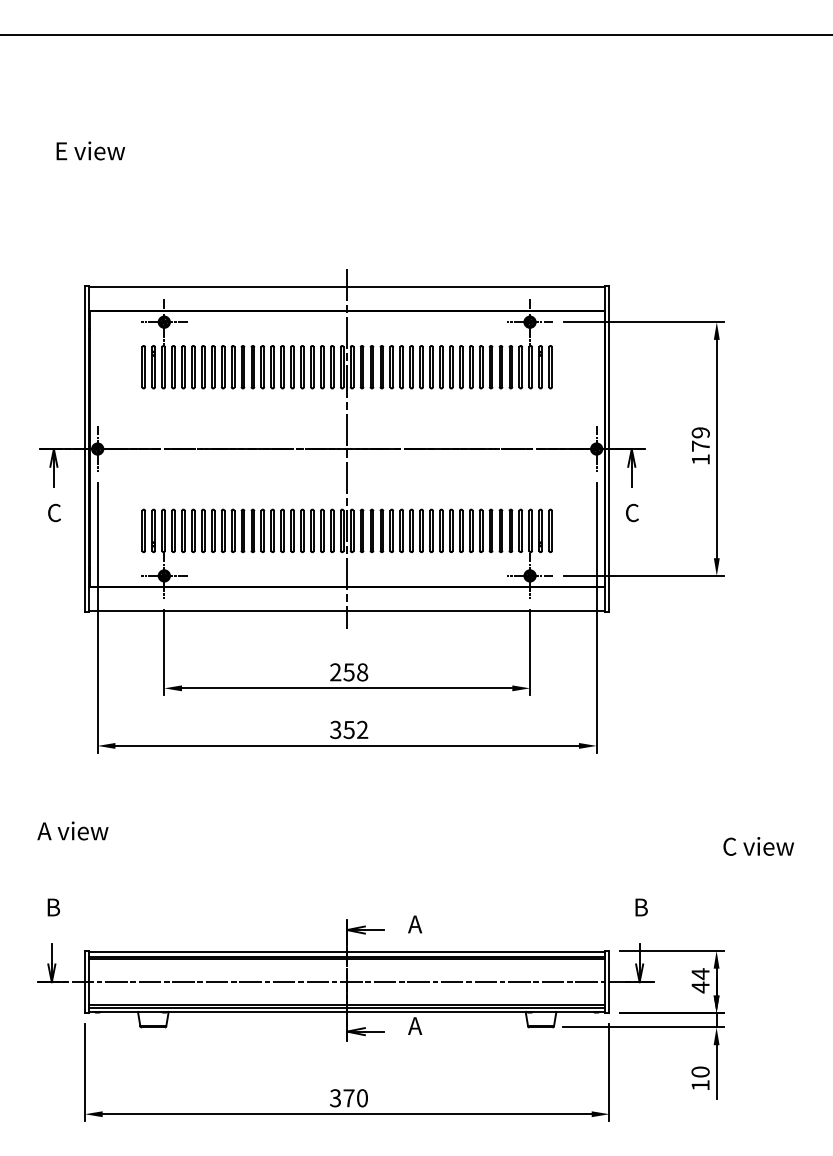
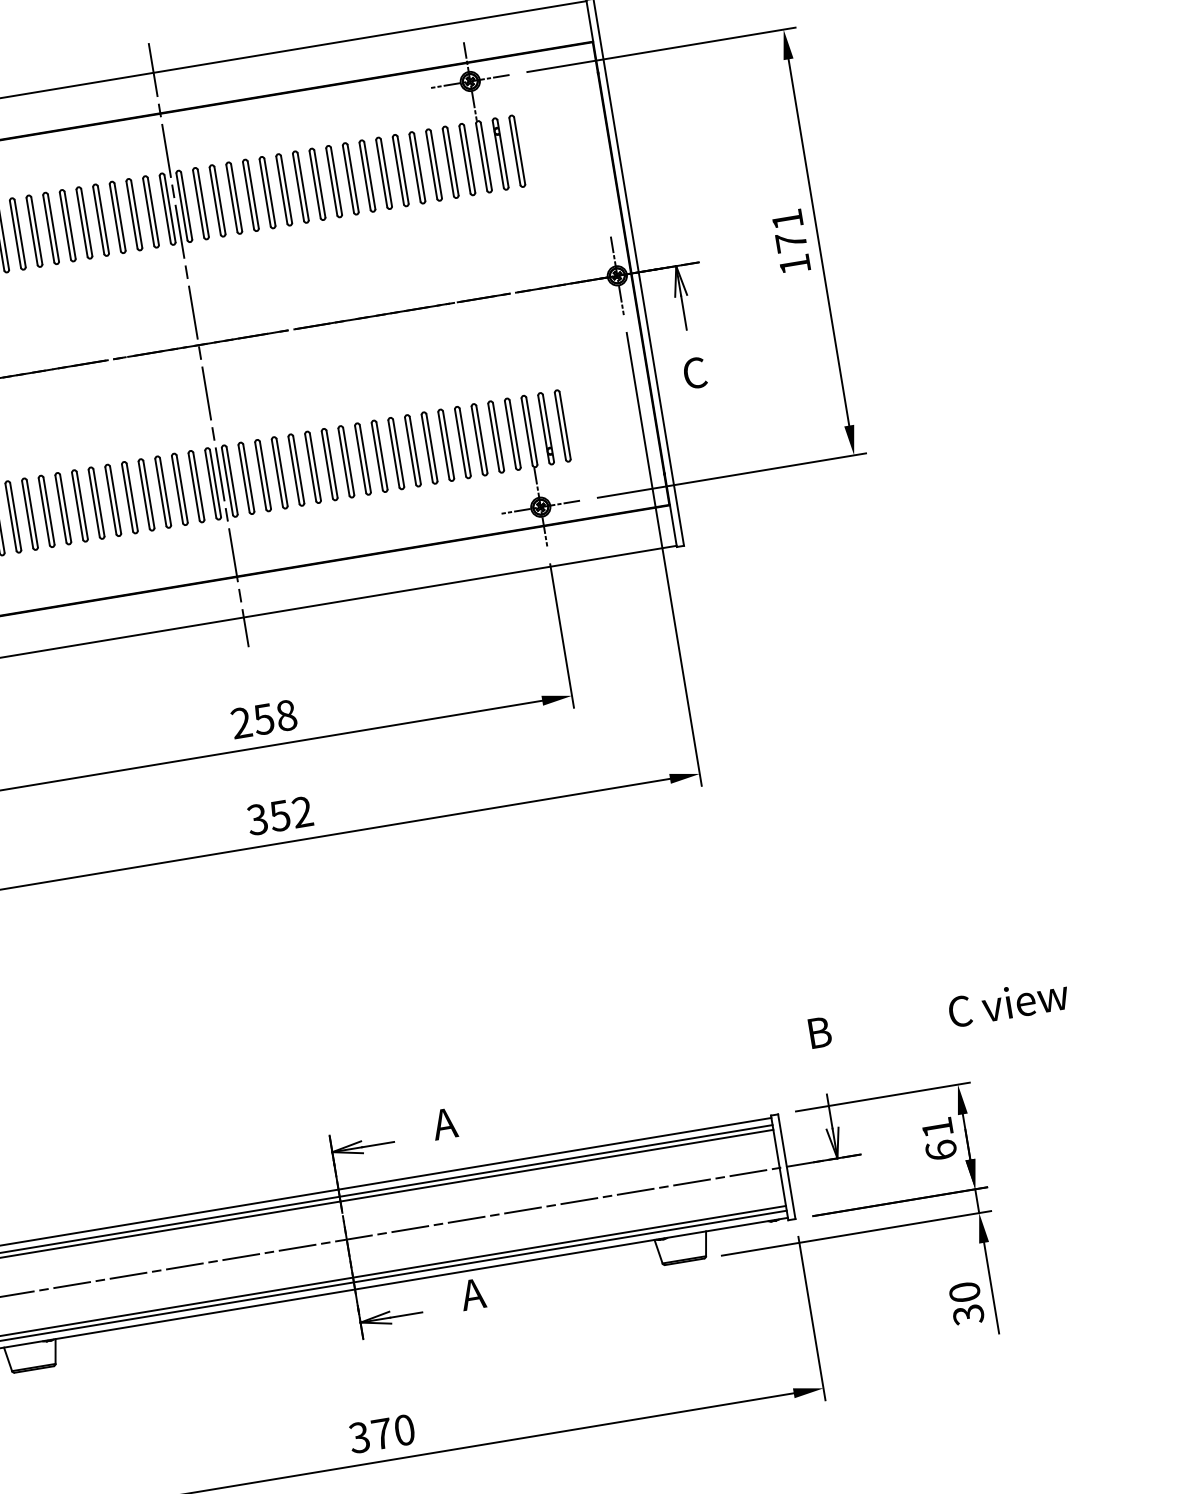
text: (700, 432) -> (786, 219), 179 -> 171
text: (758, 846) -> (1008, 1003), moved
text: (700, 980) -> (939, 1138), 44 -> 61
text: (700, 1085) -> (968, 1314), 10 -> 30

